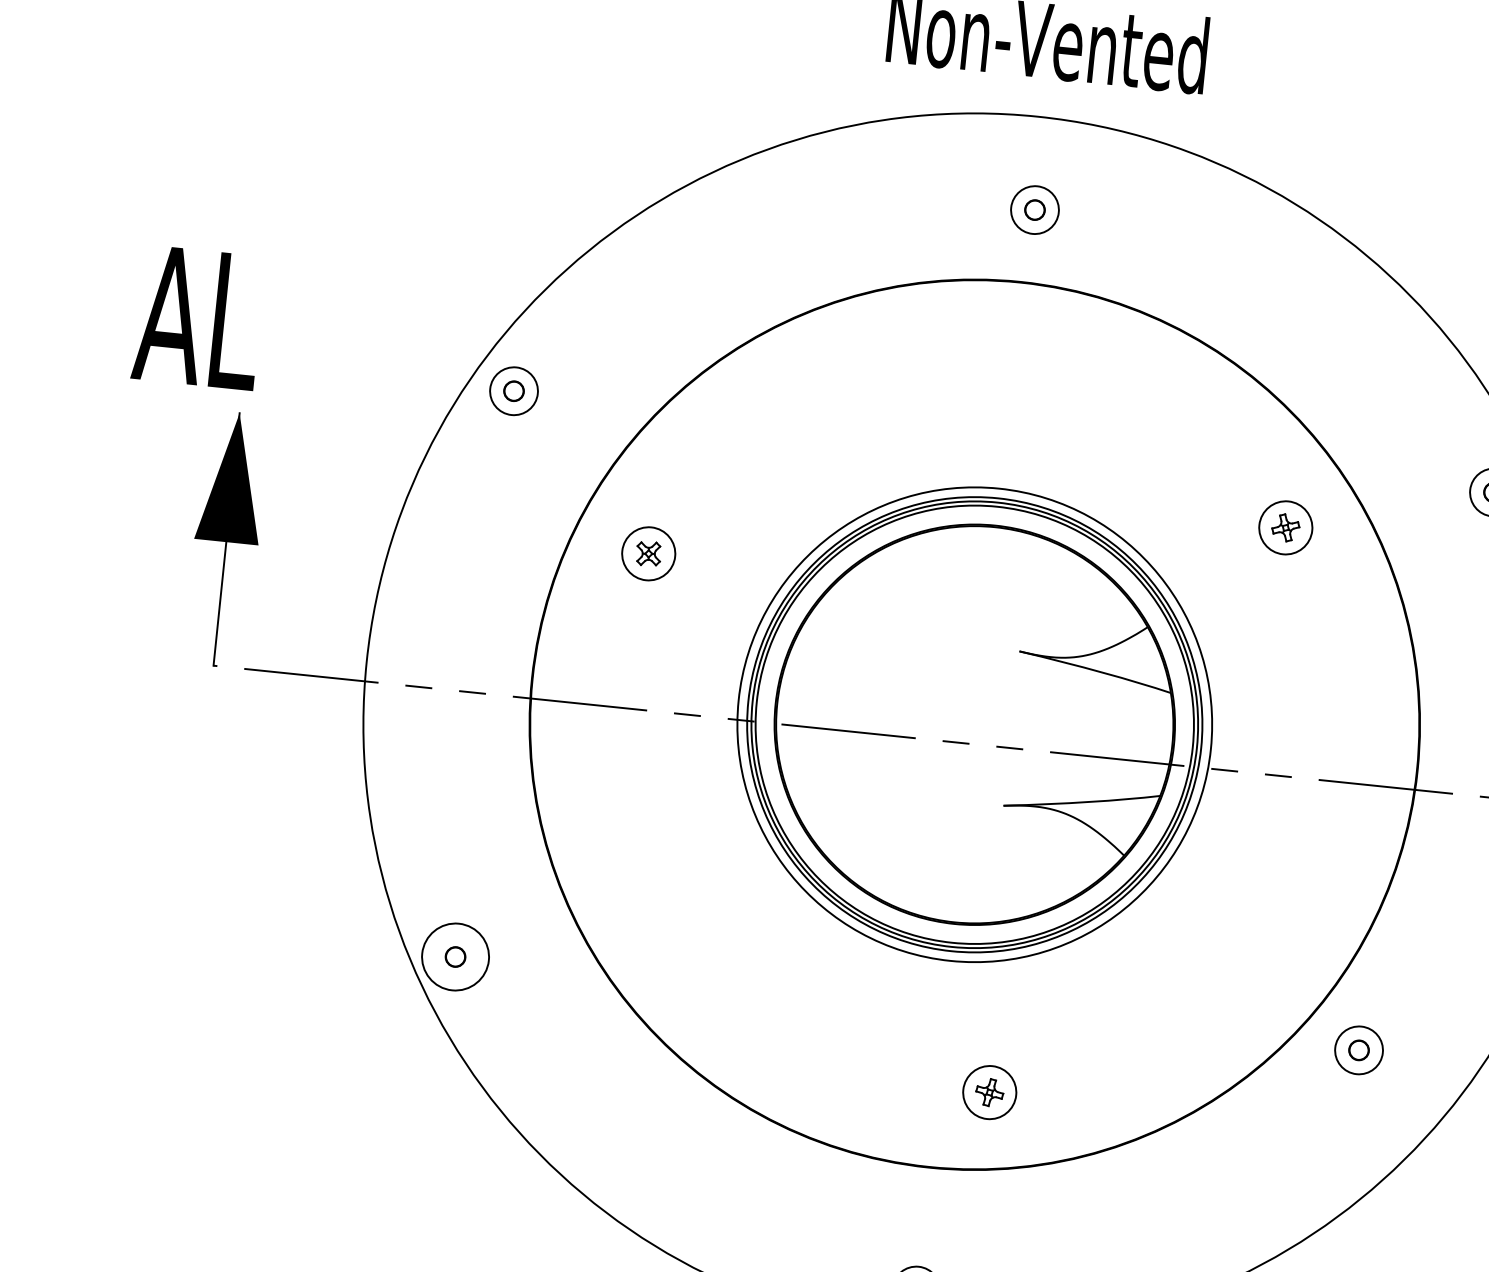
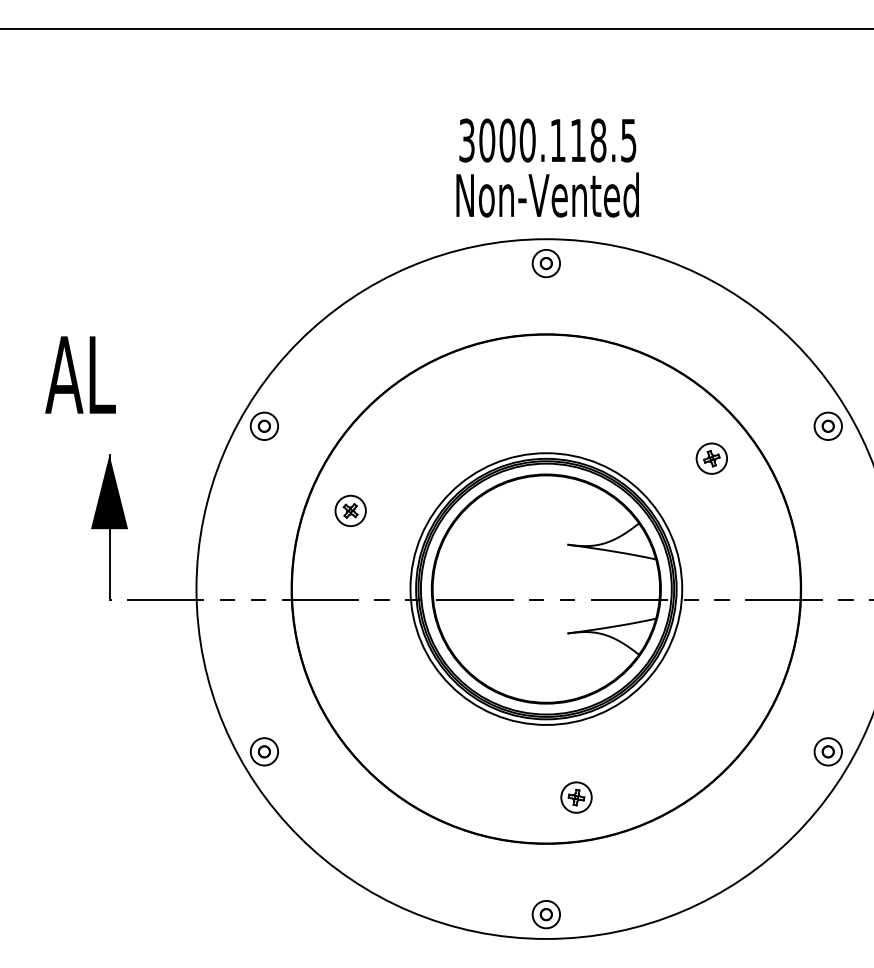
part: (1033, 209) -> (545, 263), moved
text: (198, 316) -> (80, 374), moved
circle: (455, 956) -> (264, 751), size x0.71
part: (1357, 1049) -> (827, 751), moved

